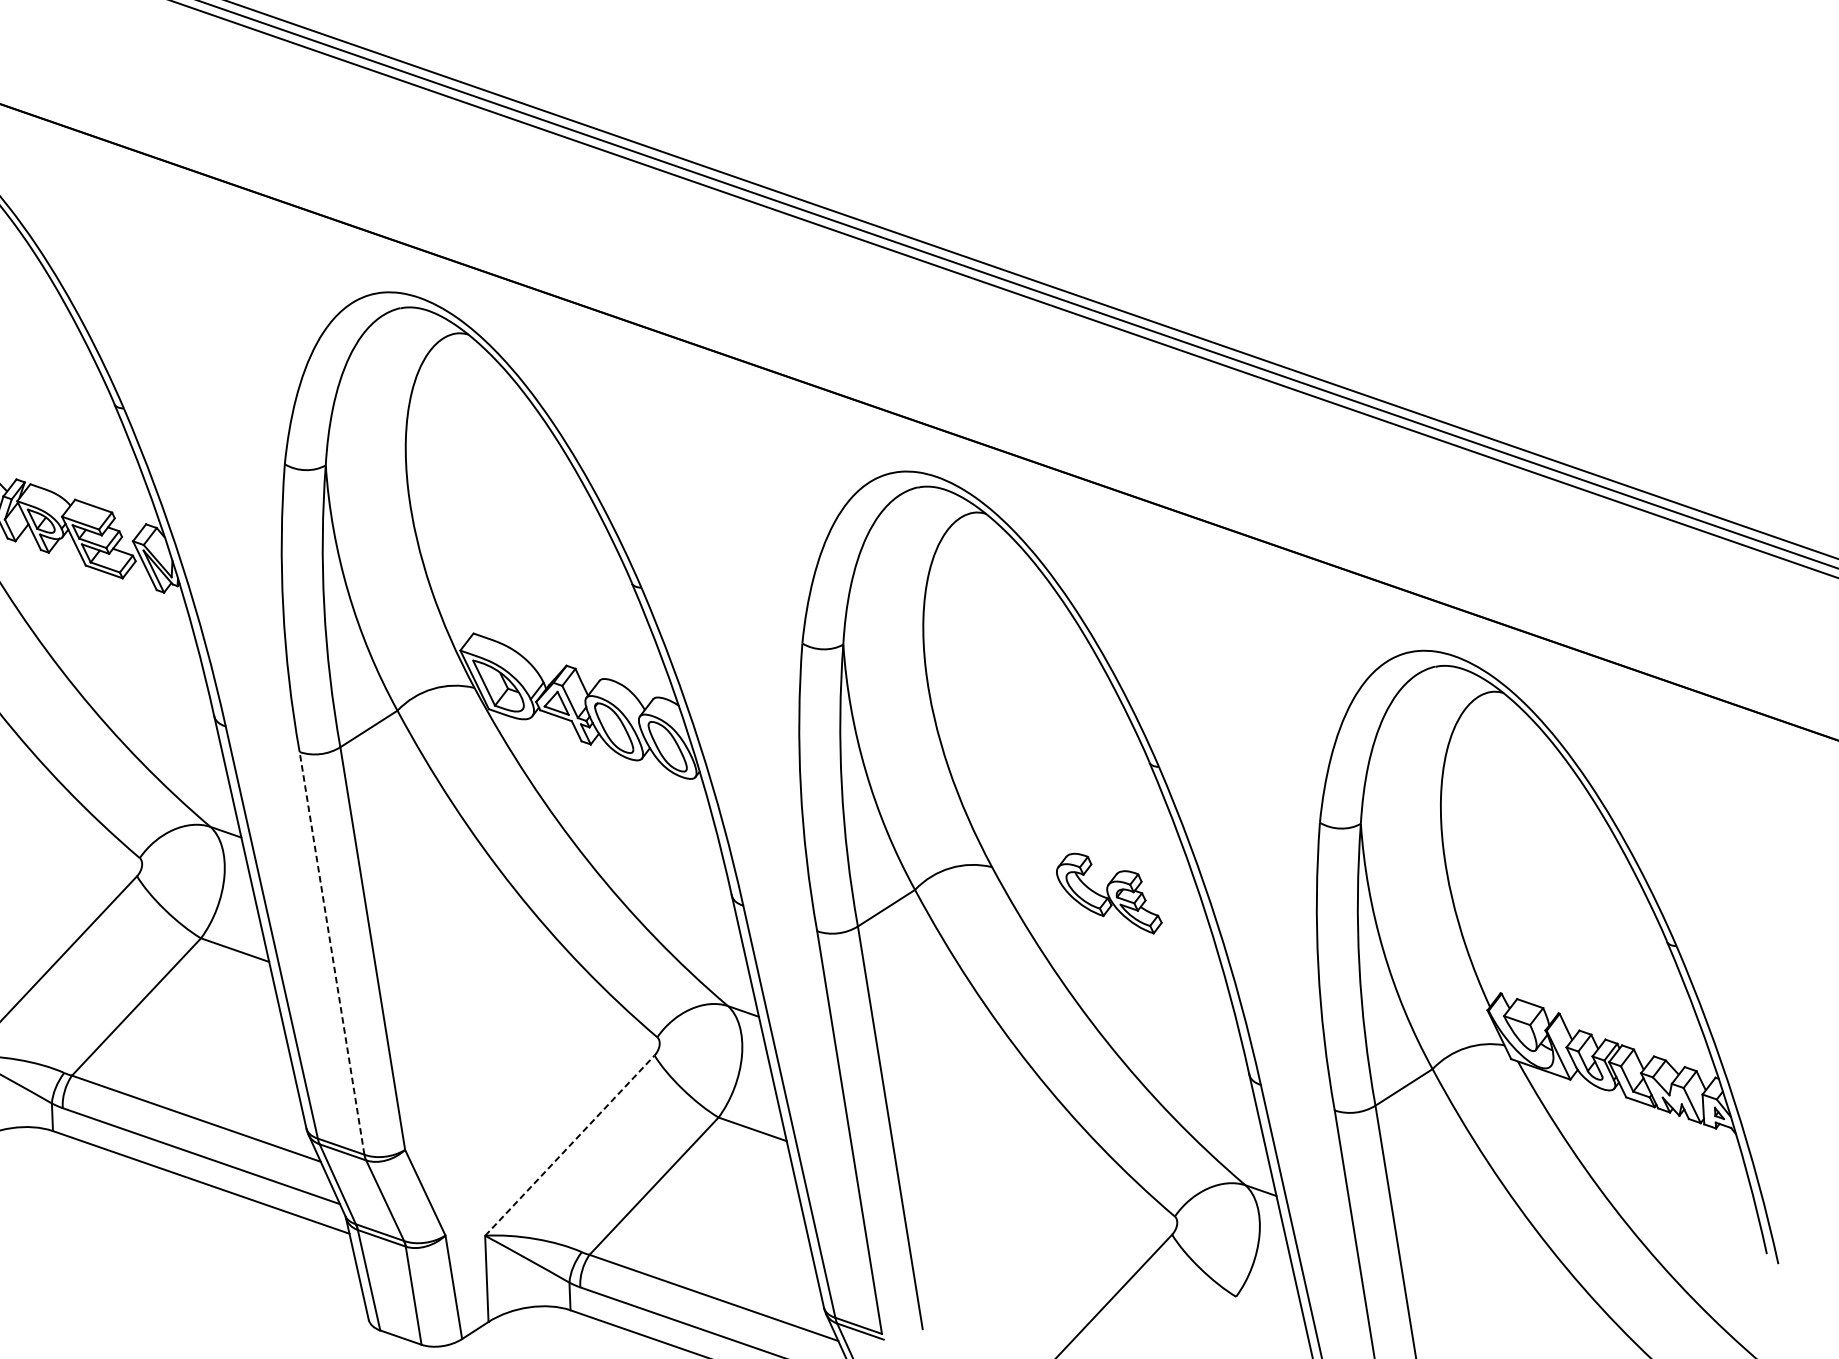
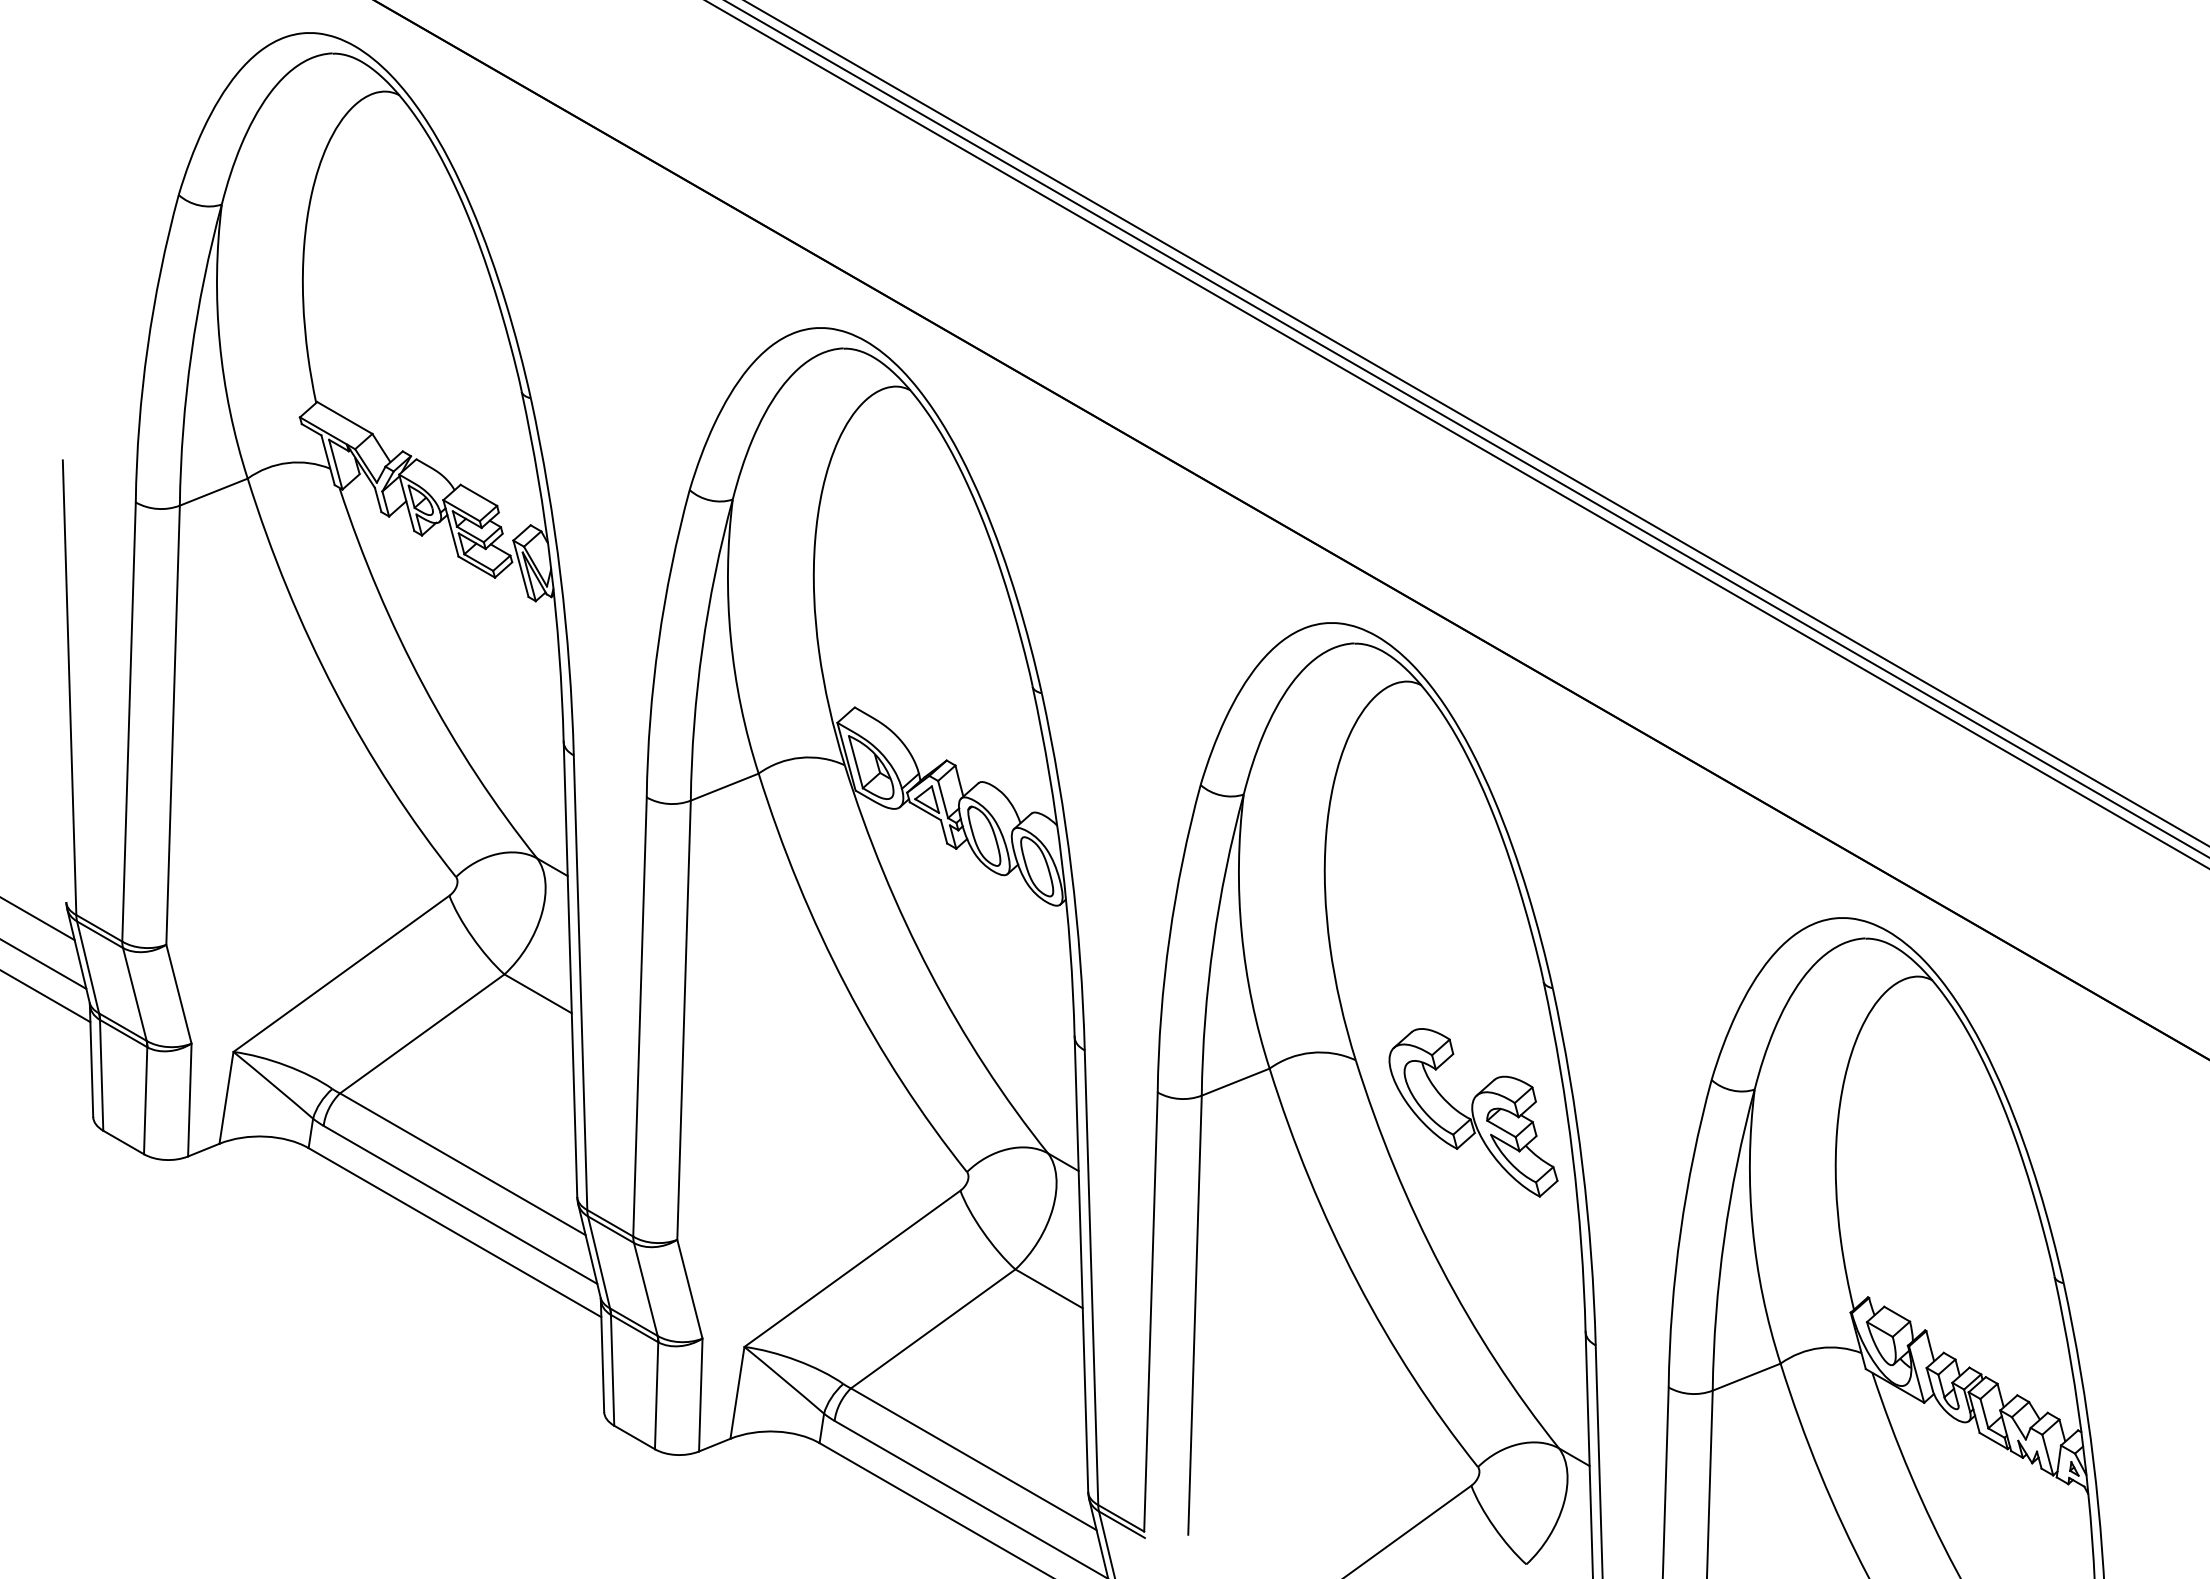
part: (1108, 894) -> (1473, 1112), size x1.67
line: (332, 953) -> (640, 1017), dashed -> solid
line: (569, 1145) -> (852, 1268), dashed -> solid

